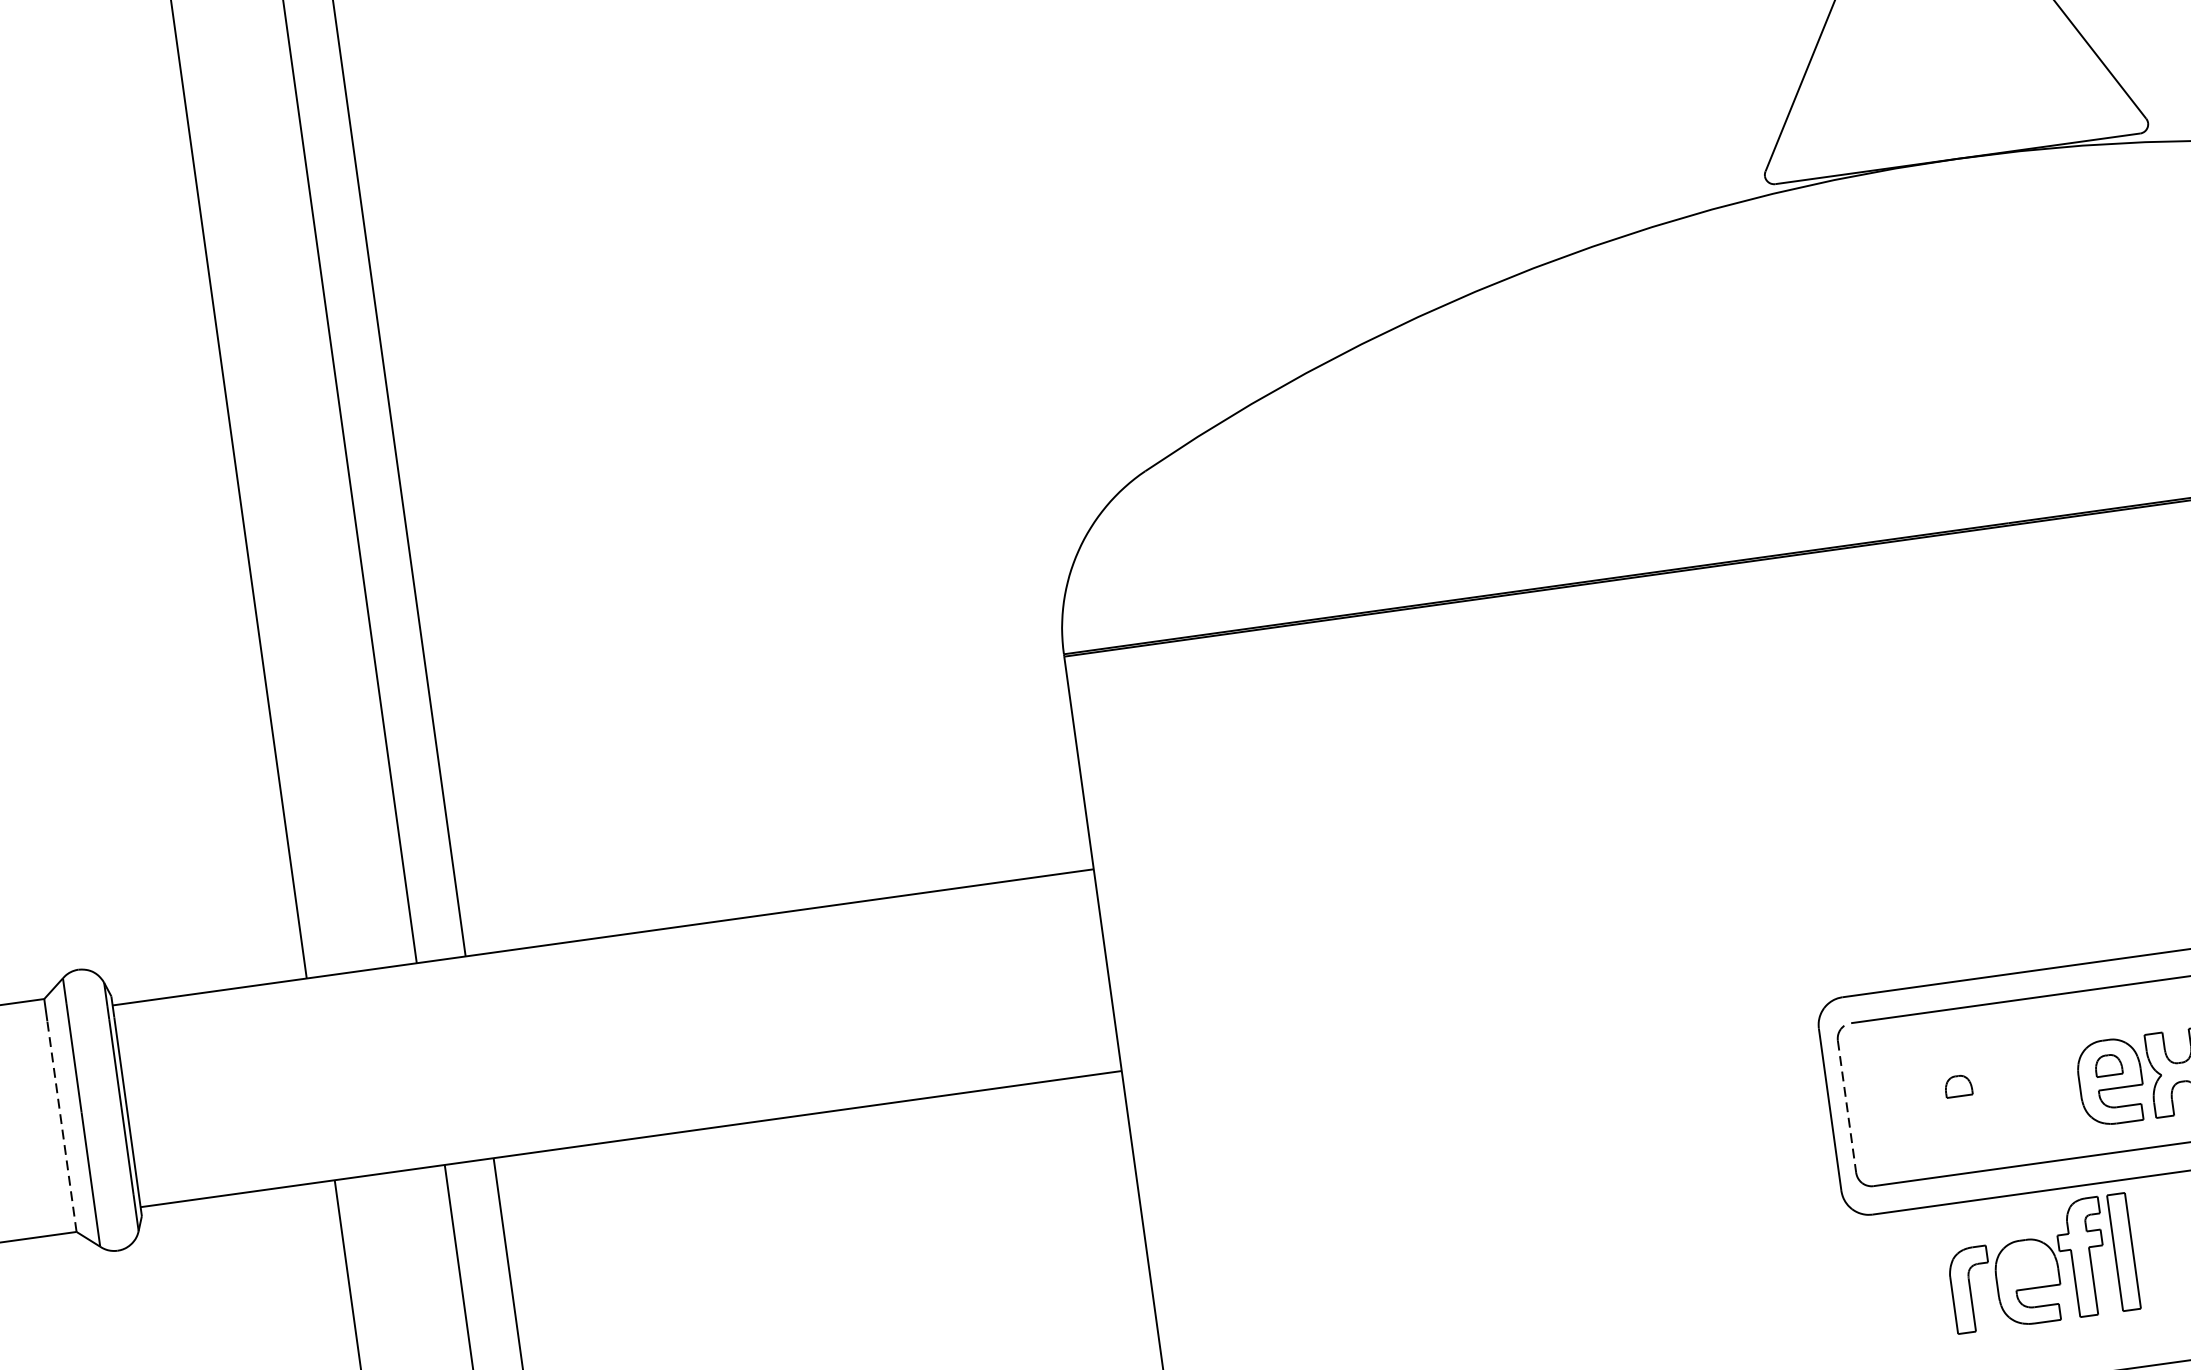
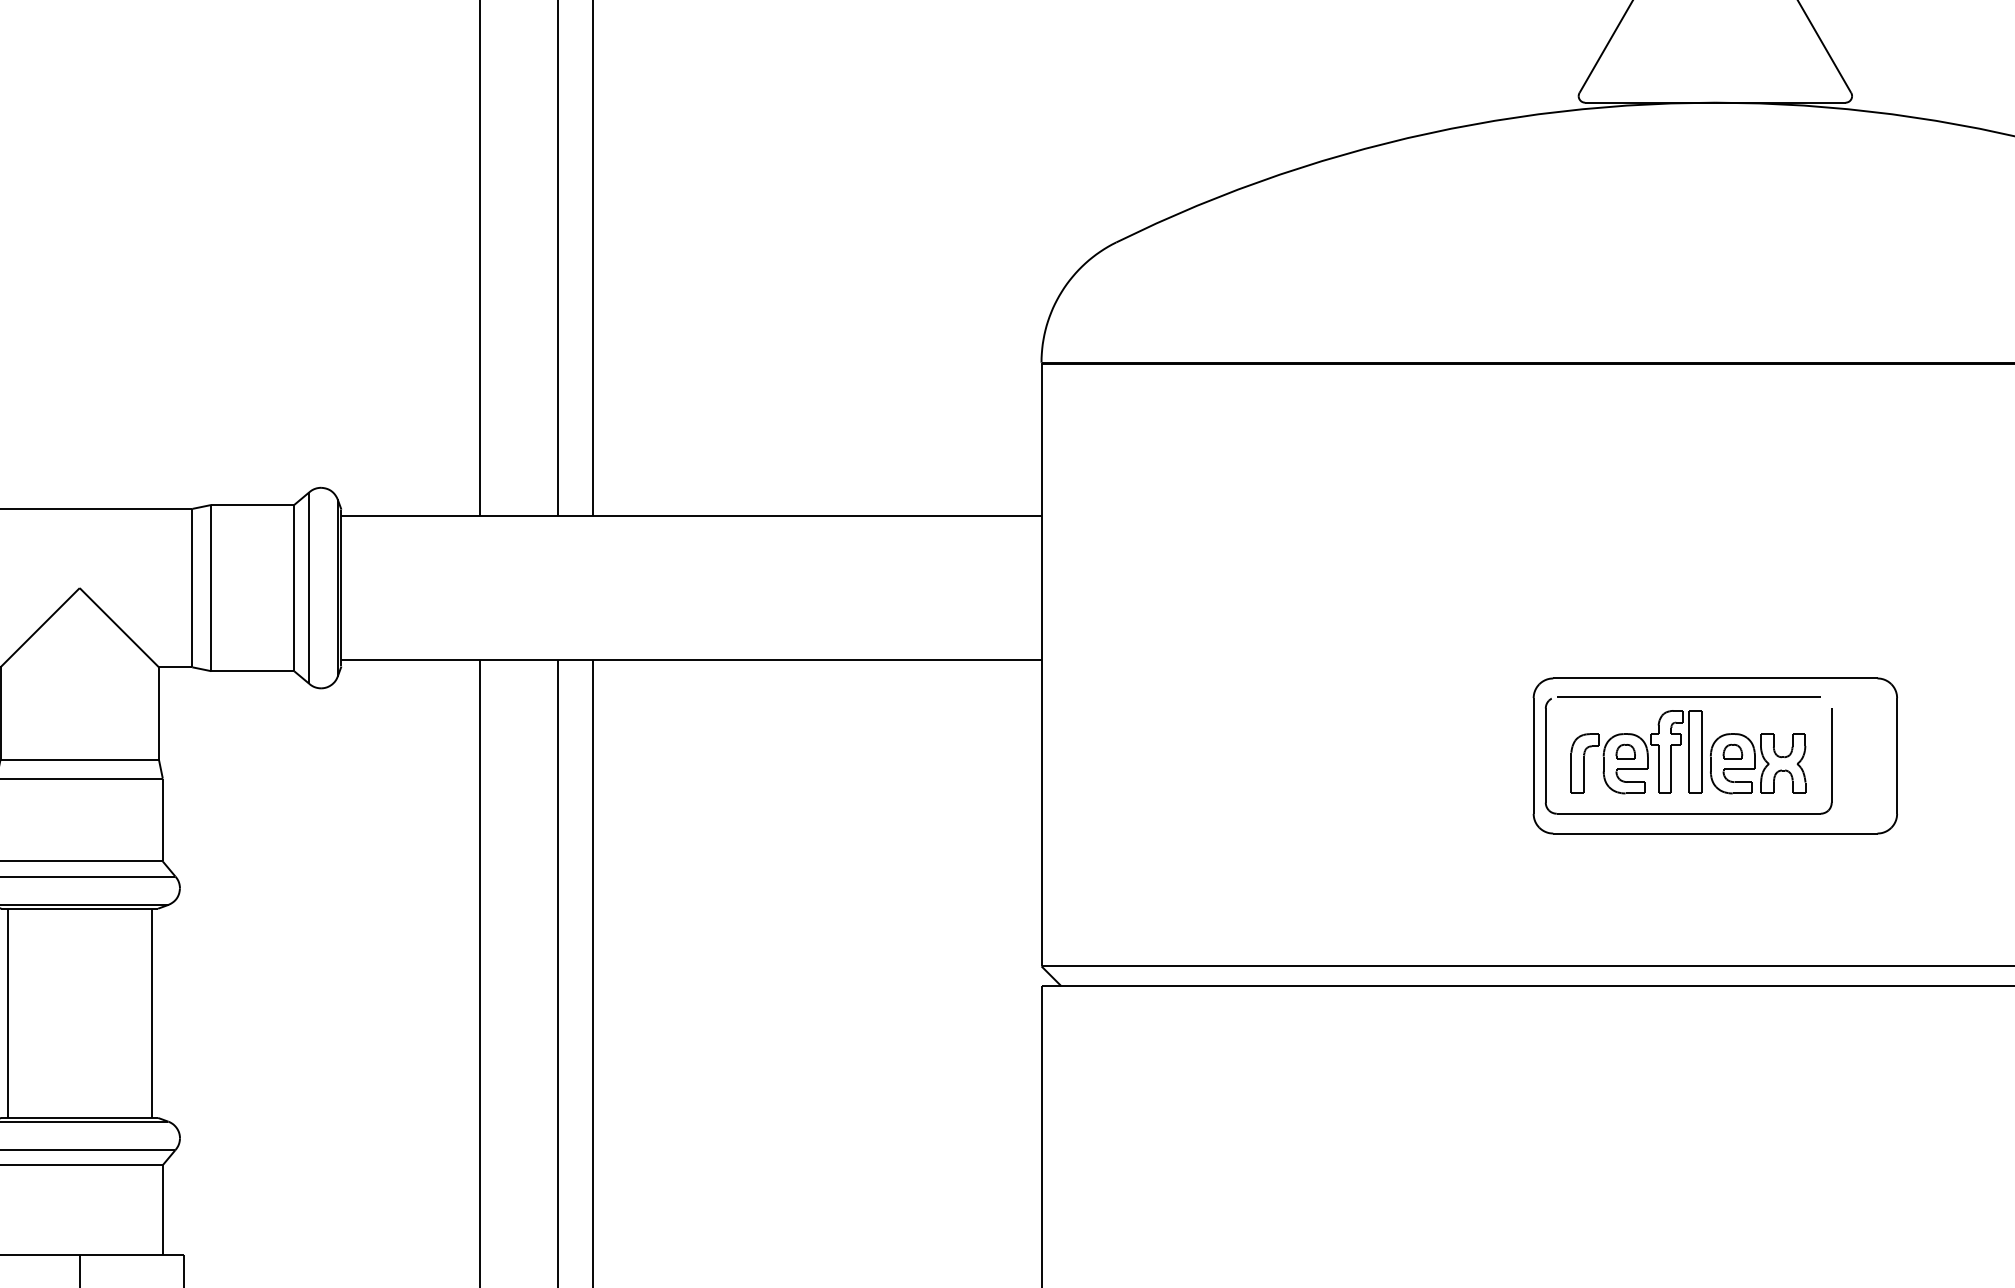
line: (1846, 1108) -> (1545, 756), dashed -> solid
line: (62, 1125) -> (294, 595), dashed -> solid
part: (2041, 1264) -> (1636, 752), moved

